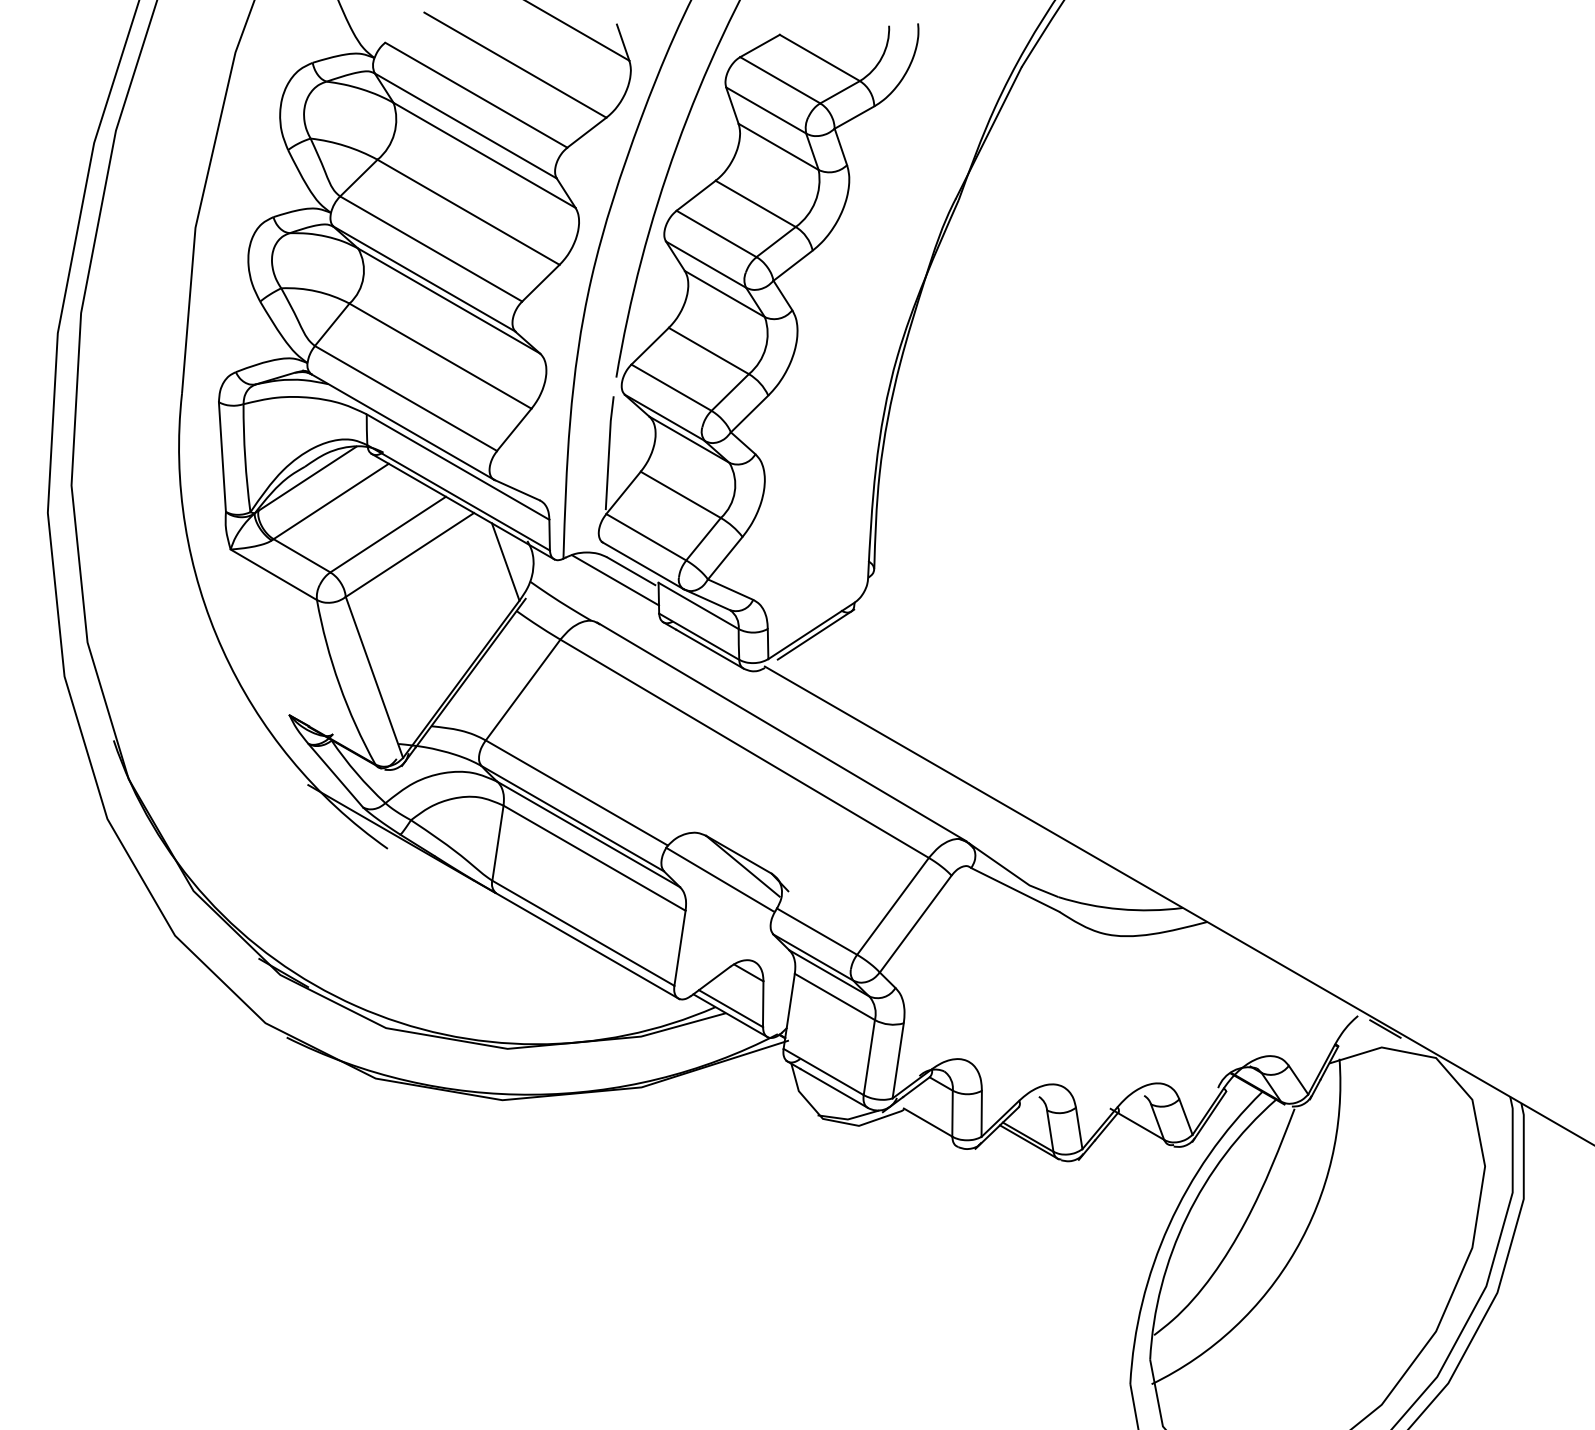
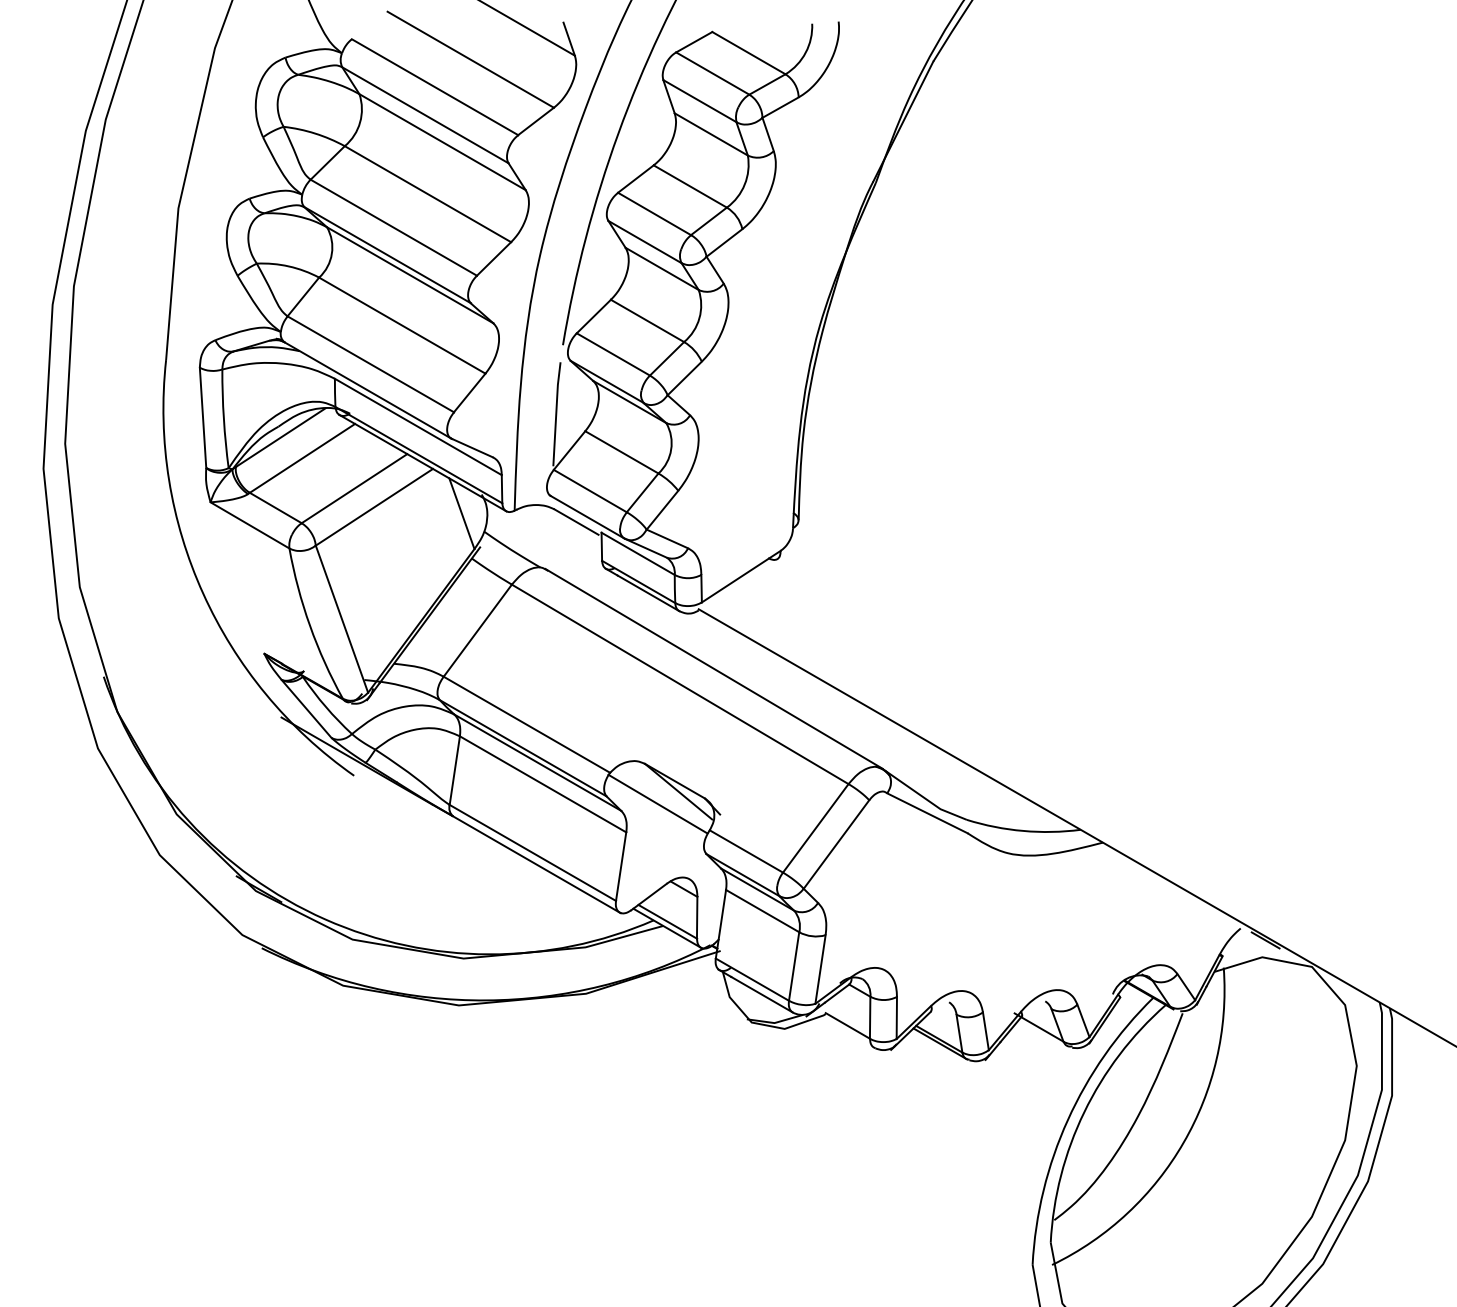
line: (615, 580) -> (562, 530), removed
line: (815, 634) -> (744, 579), removed

